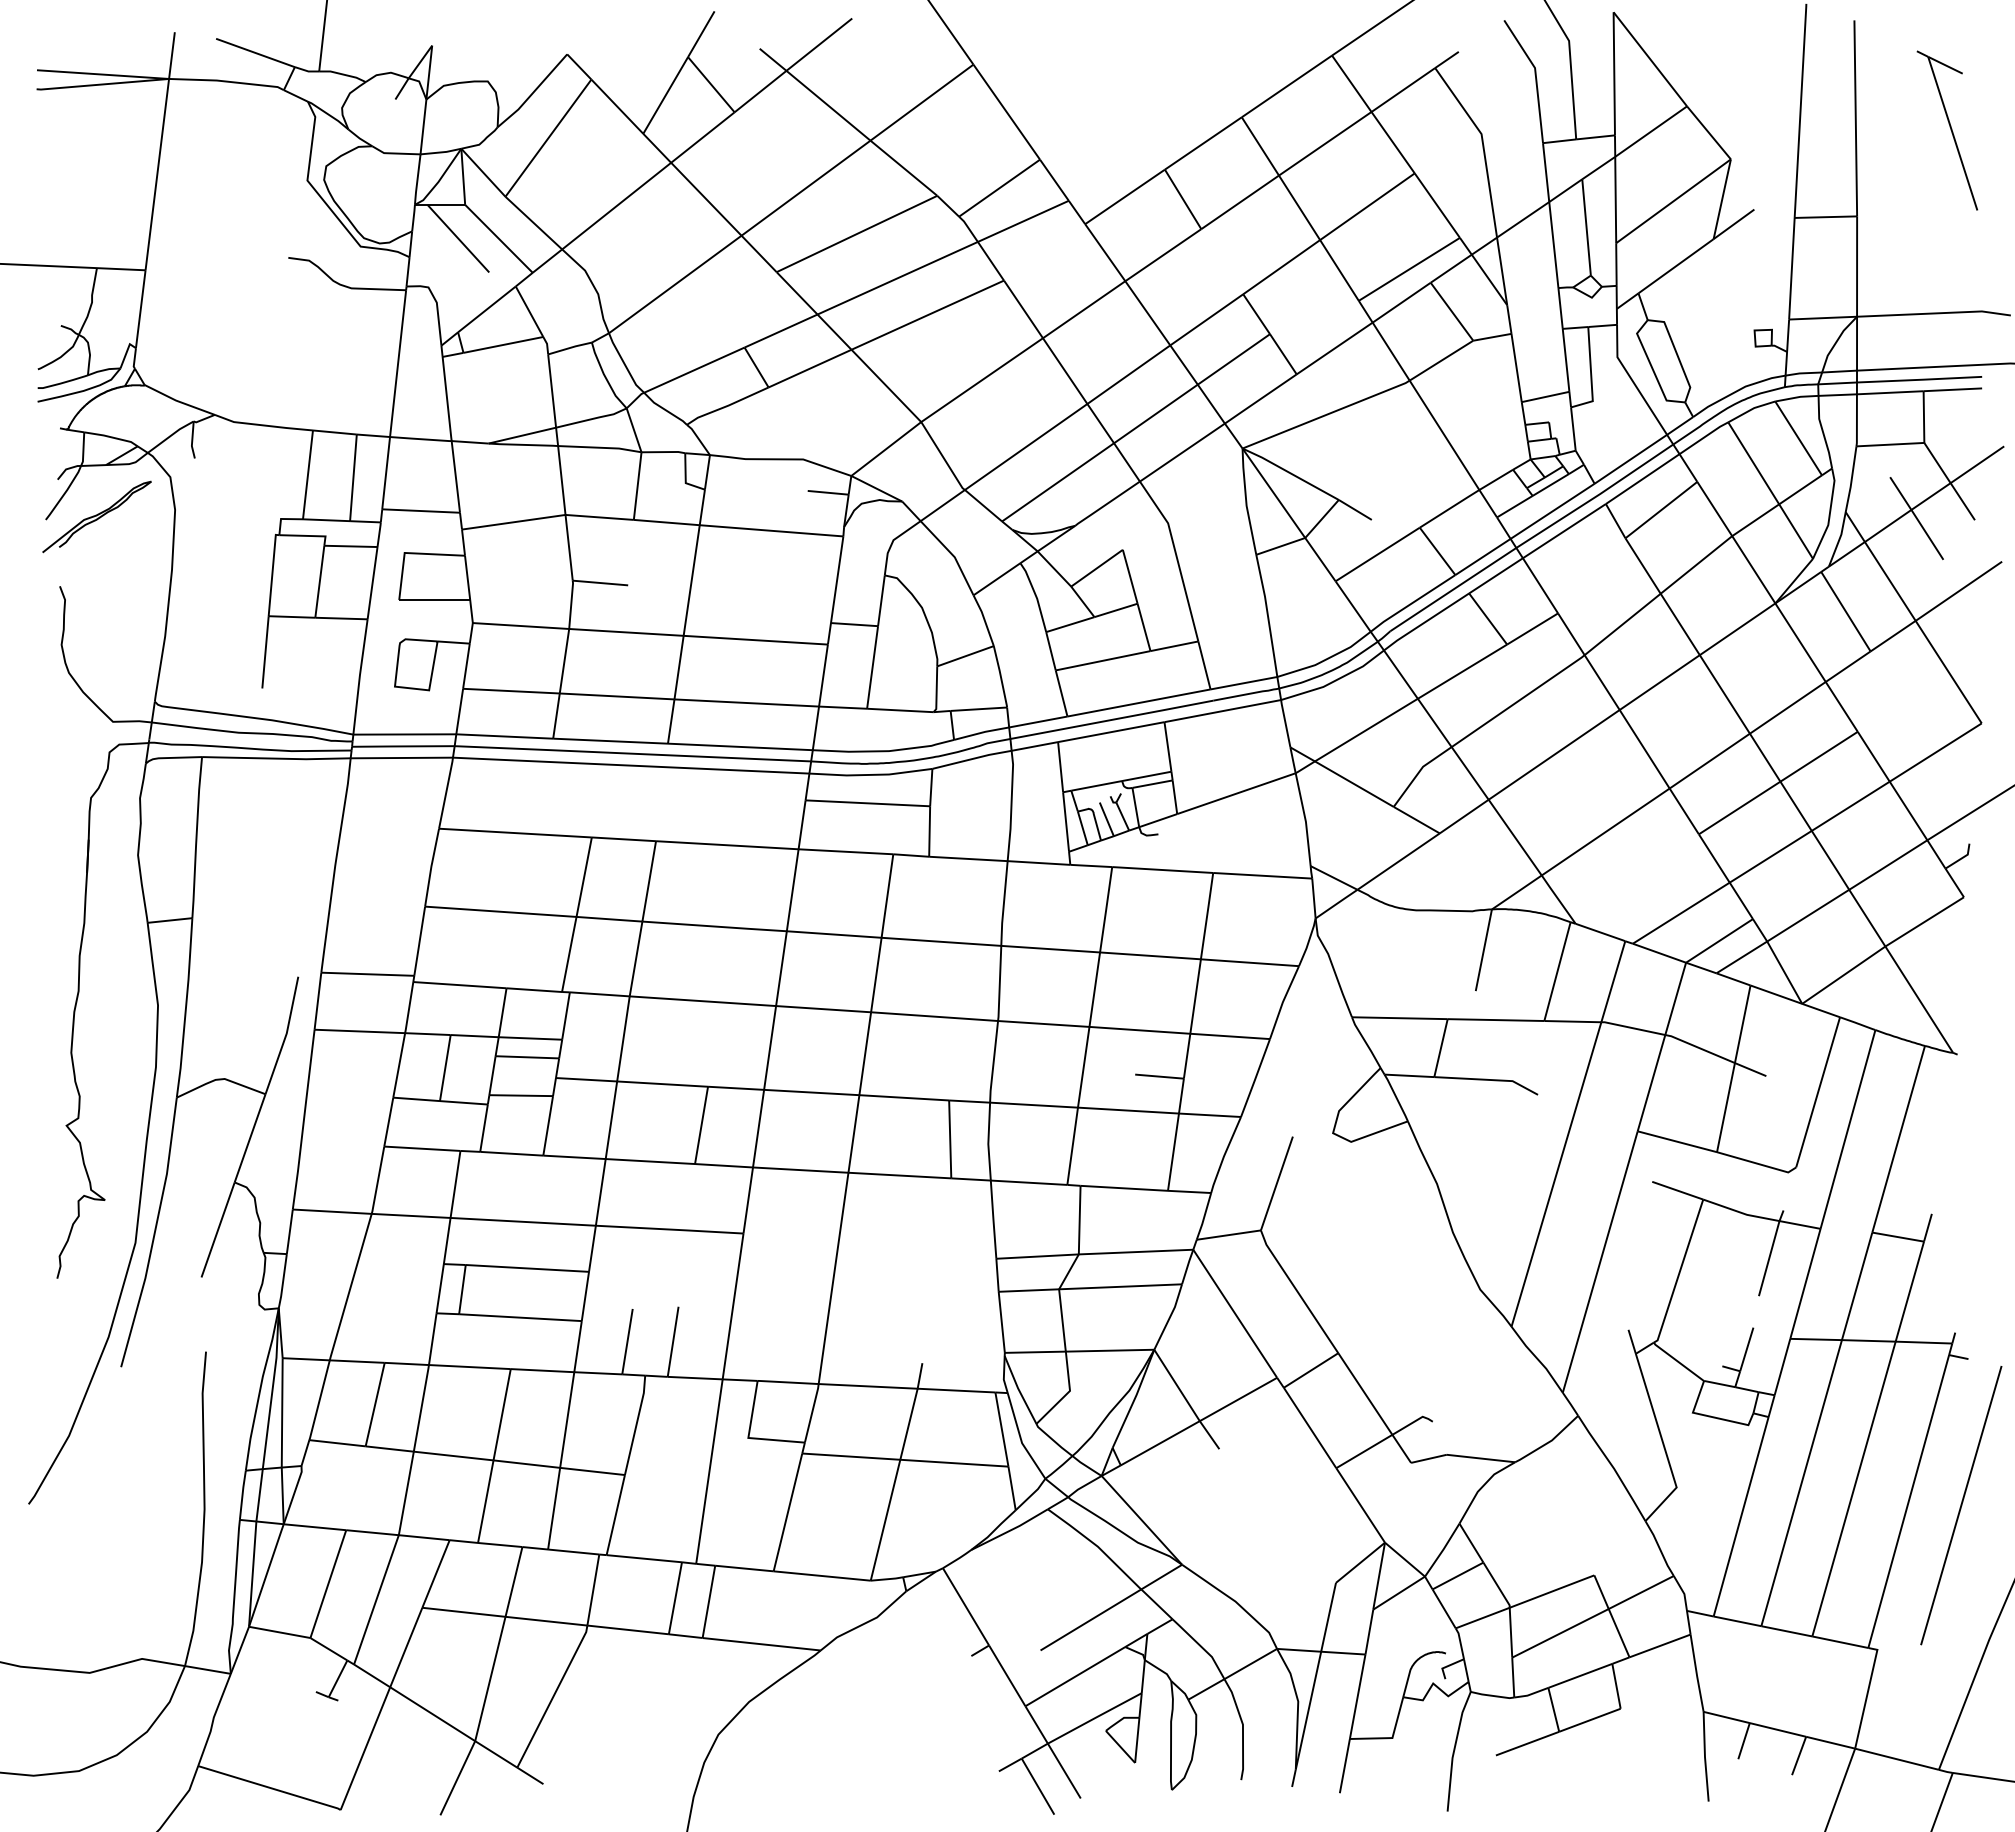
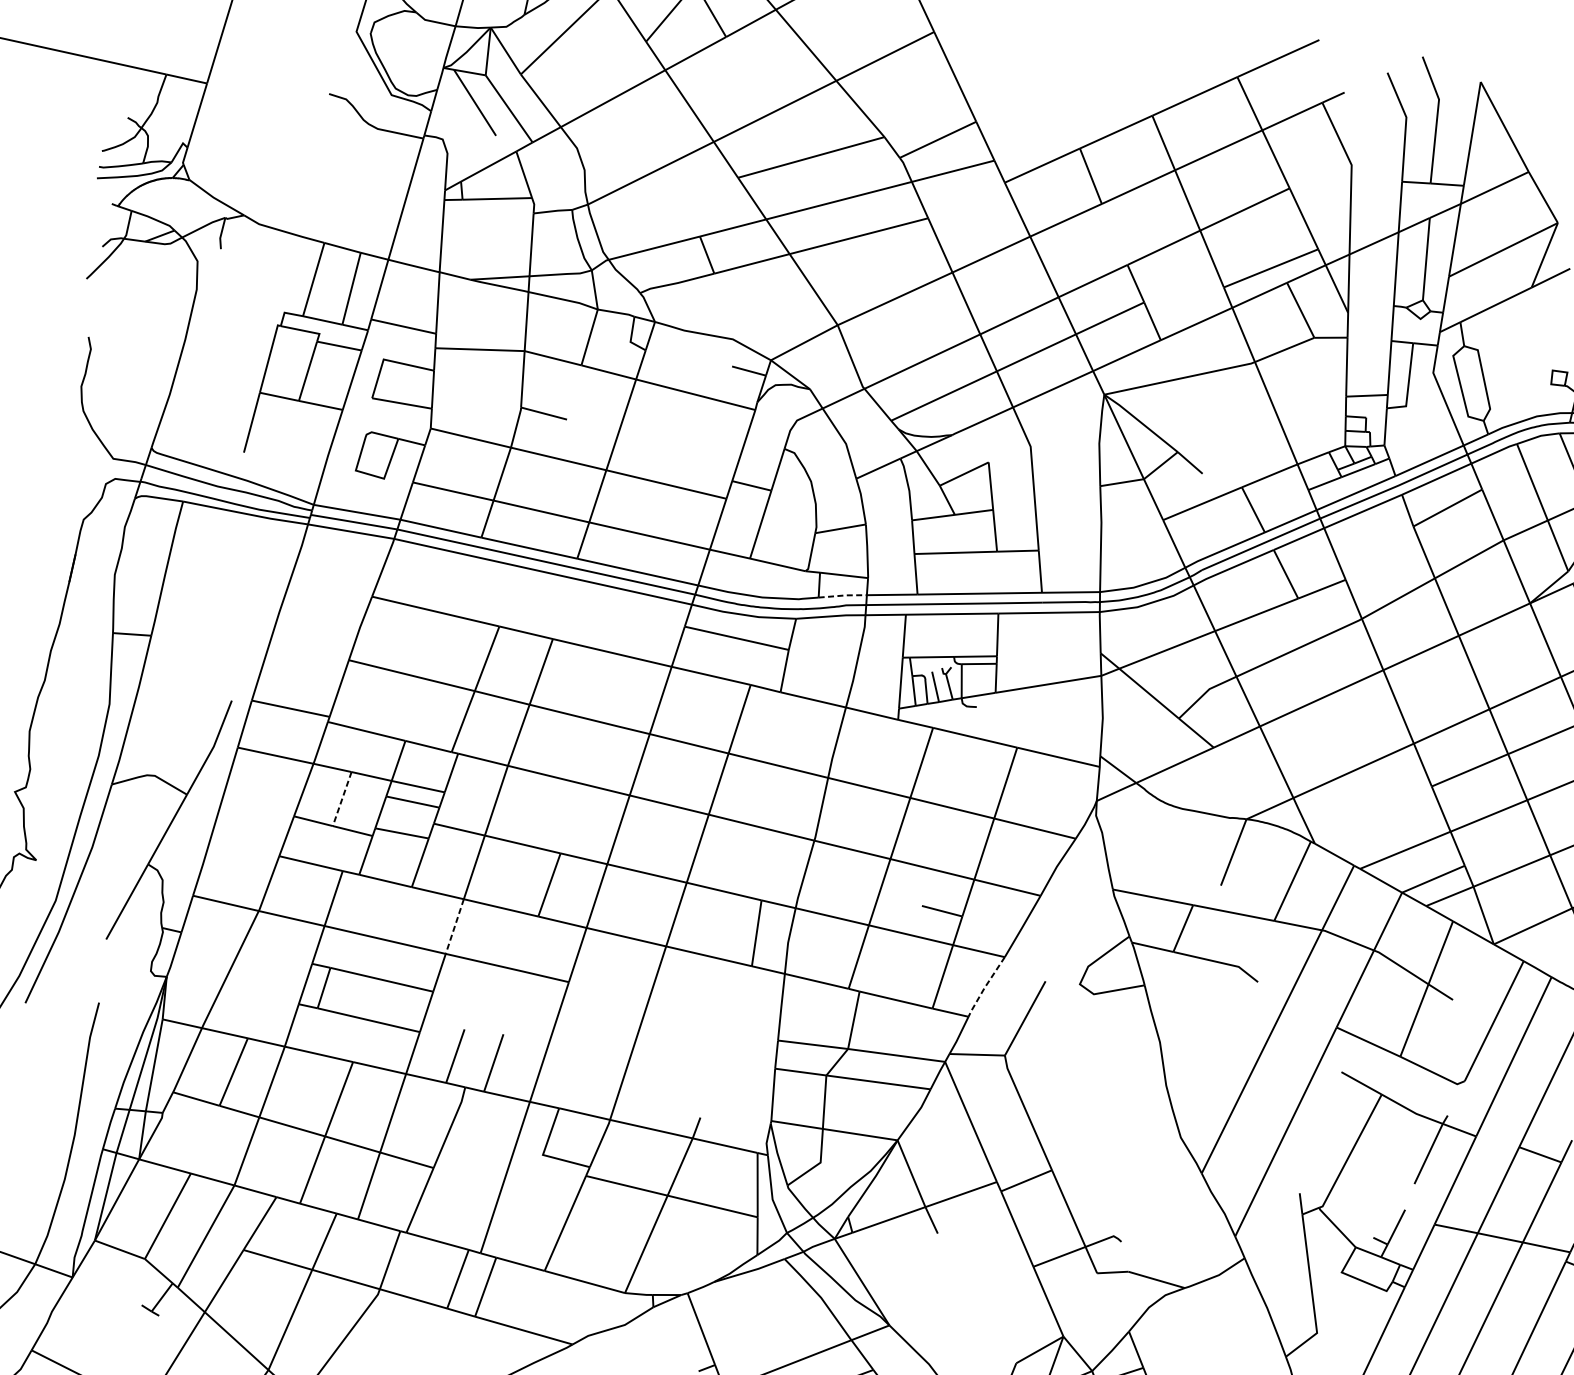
curve: (96, 516) -> (129, 283), removed
line: (982, 732) -> (843, 595), solid -> dashed
line: (445, 1068) -> (342, 799), solid -> dashed
line: (1224, 1155) -> (985, 987), solid -> dashed
line: (600, 1192) -> (454, 926), solid -> dashed

